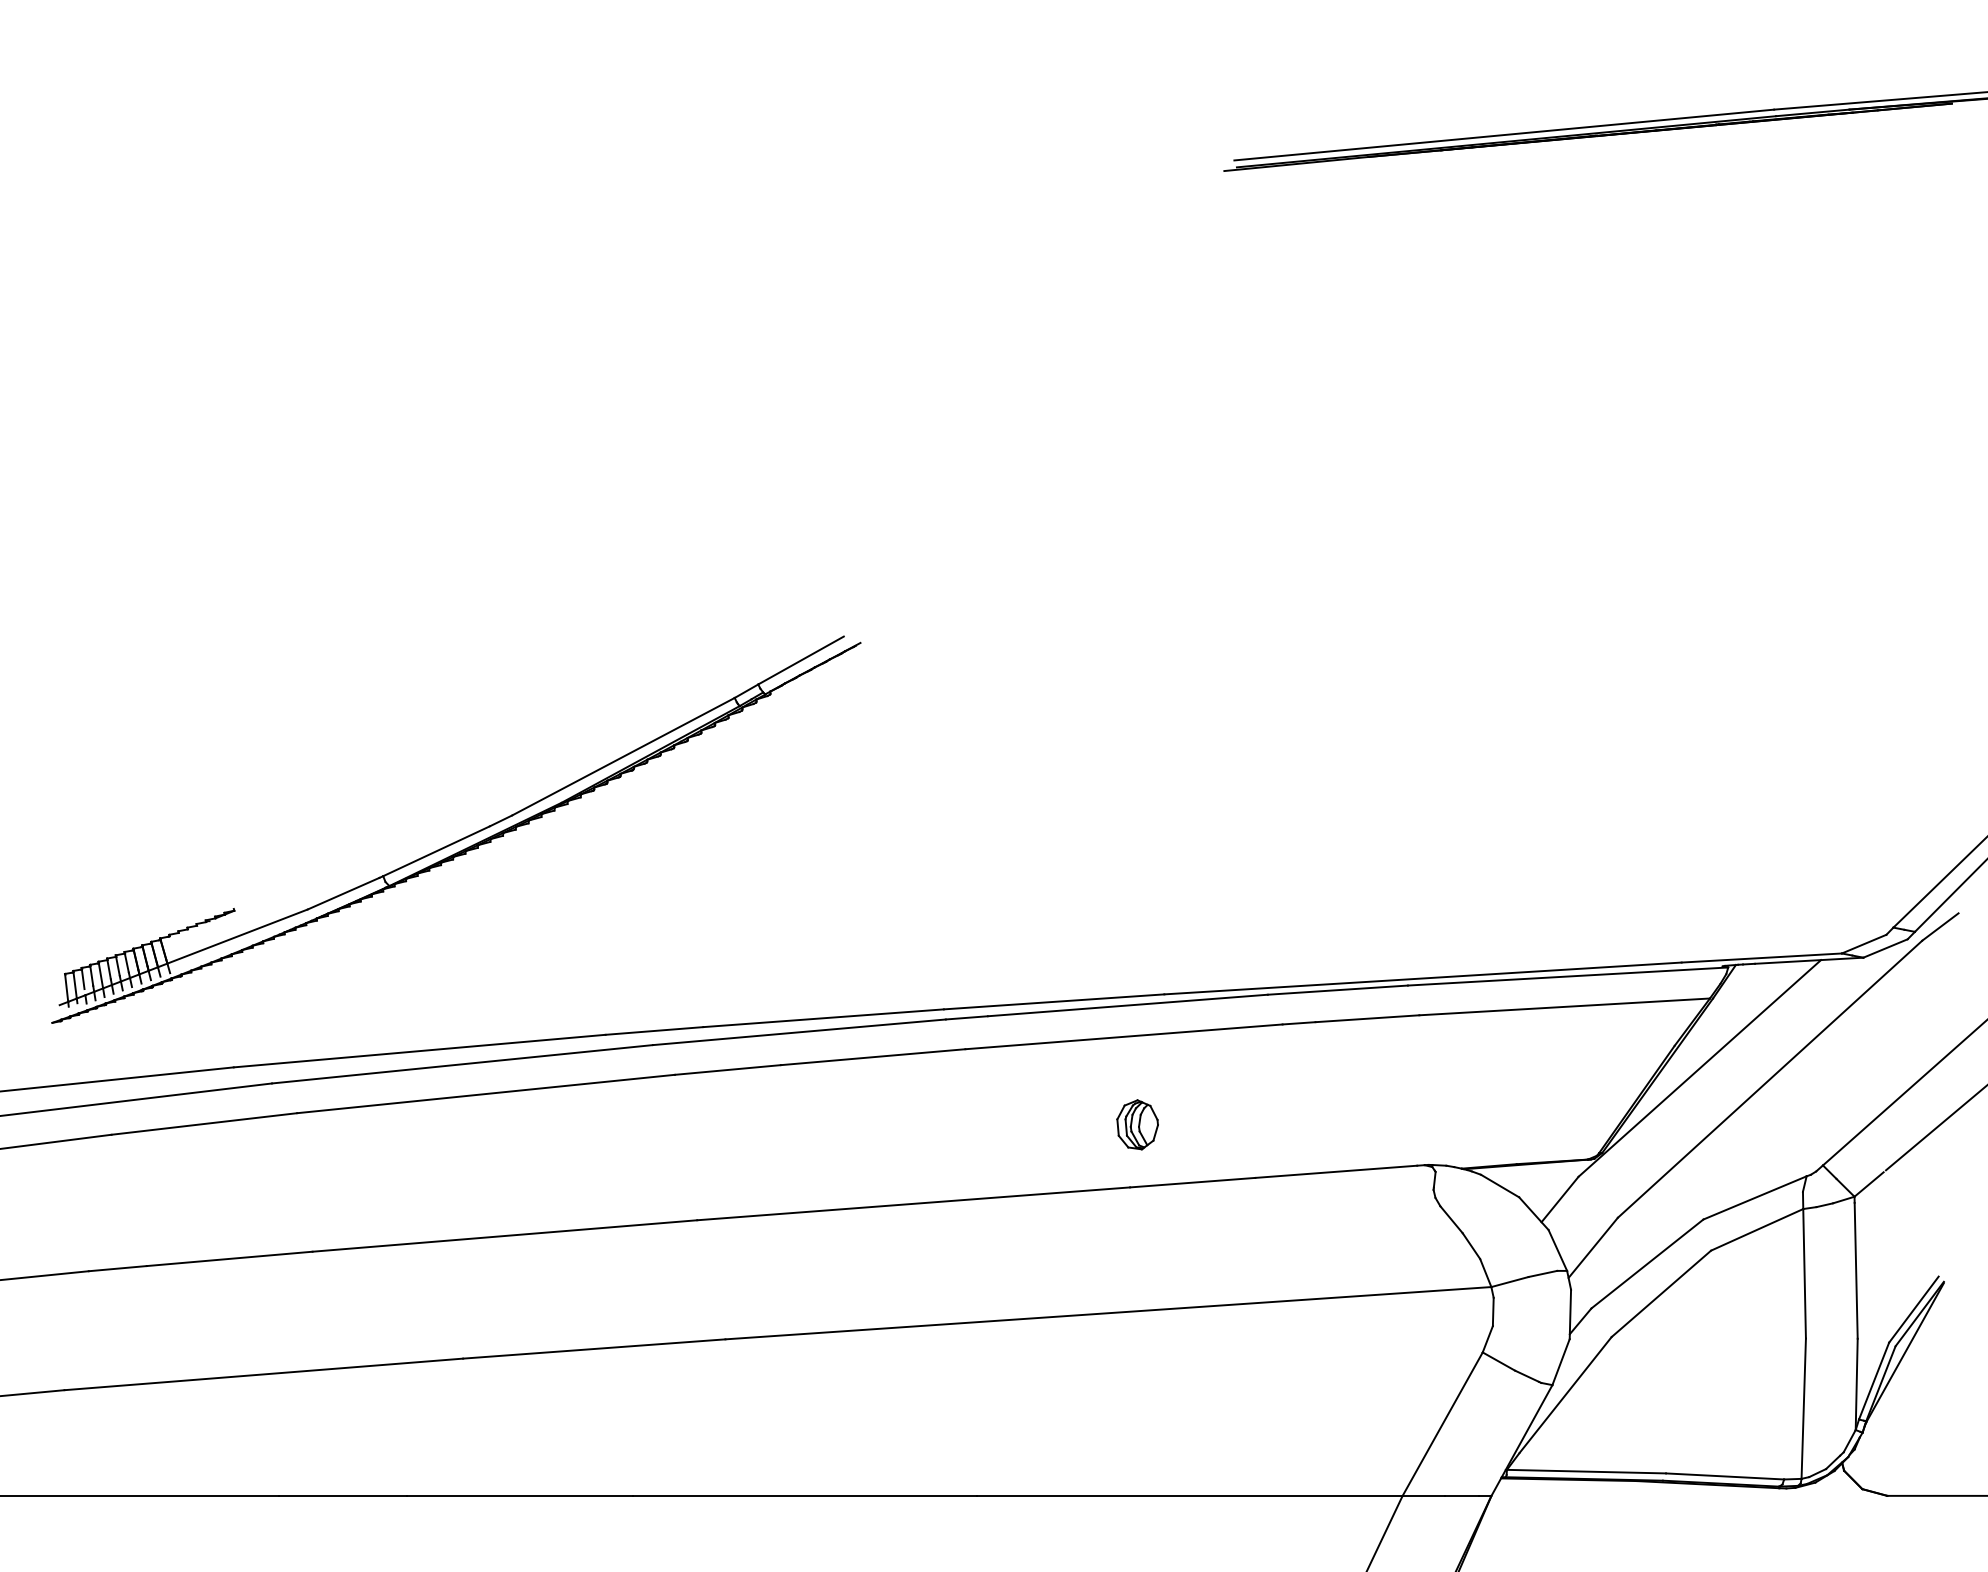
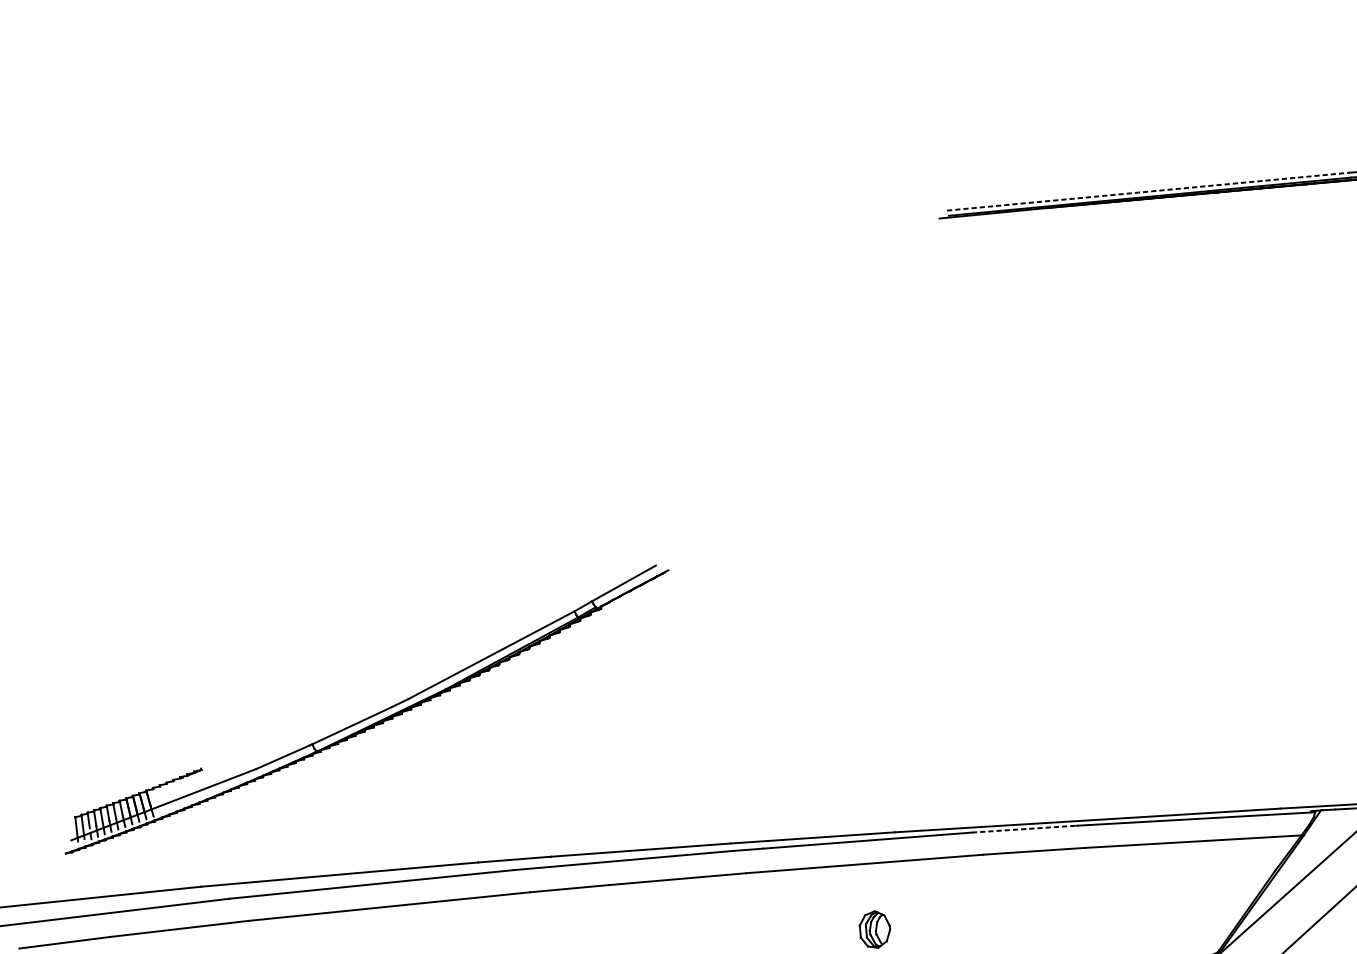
line: (1504, 134) -> (1148, 191), solid -> dashed
line: (1338, 990) -> (1024, 829), solid -> dashed

